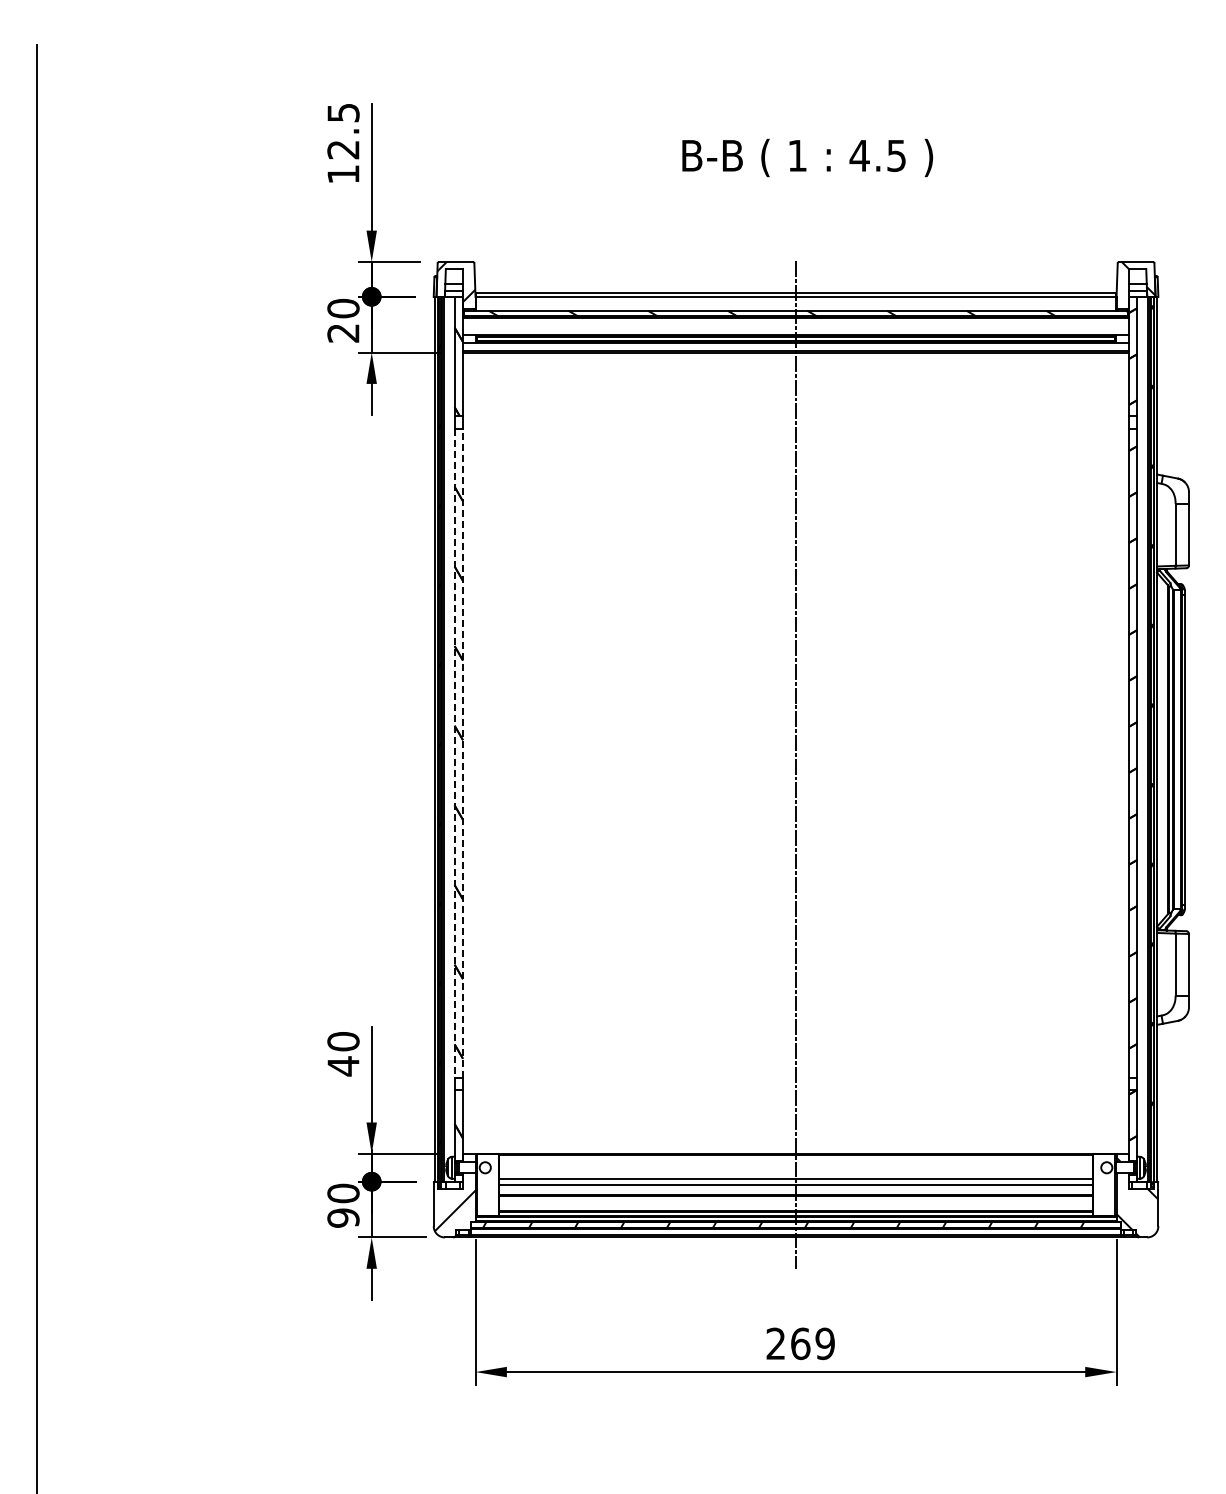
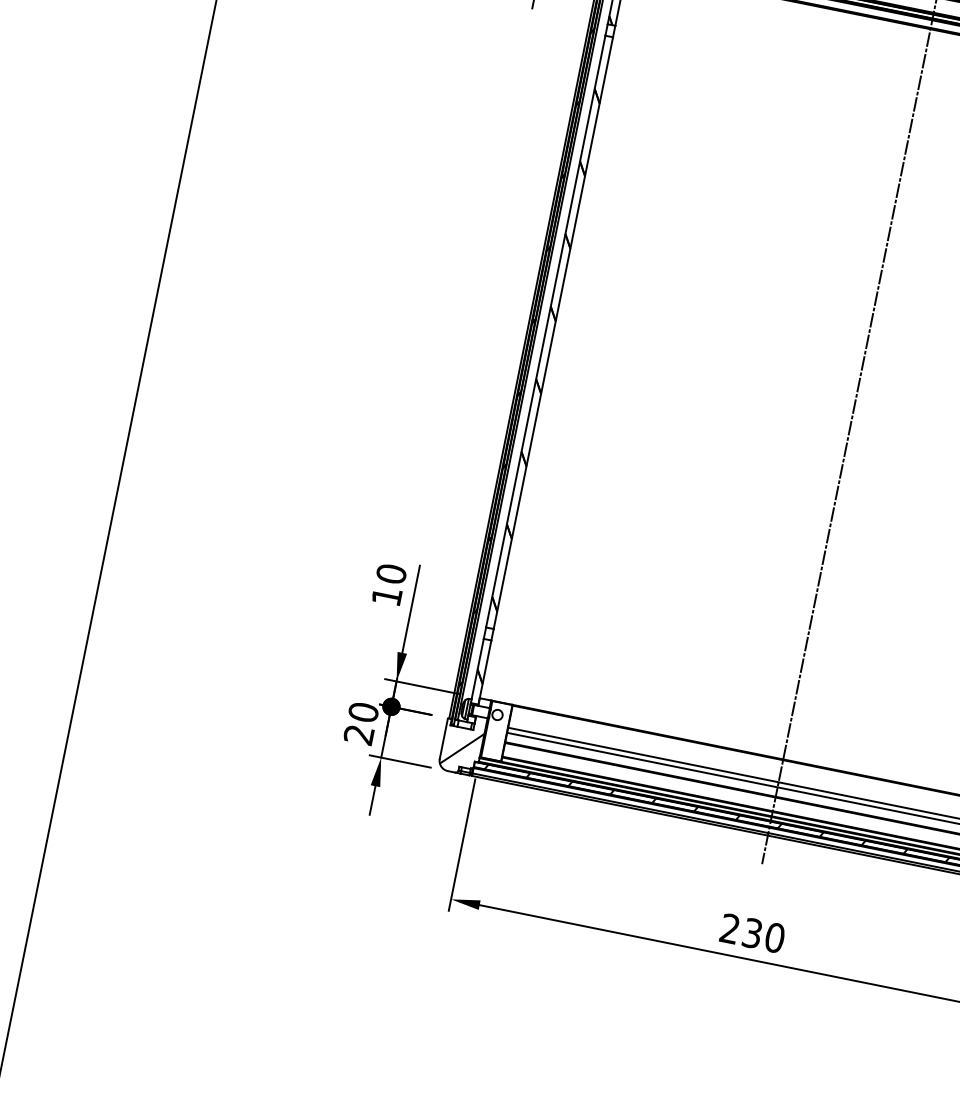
line: (454, 753) -> (545, 331), dashed -> solid
line: (463, 753) -> (553, 333), dashed -> solid
text: (343, 1066) -> (386, 596), 40 -> 10
text: (343, 1217) -> (359, 734), 90 -> 20
text: (812, 1343) -> (763, 935), 269 -> 230

